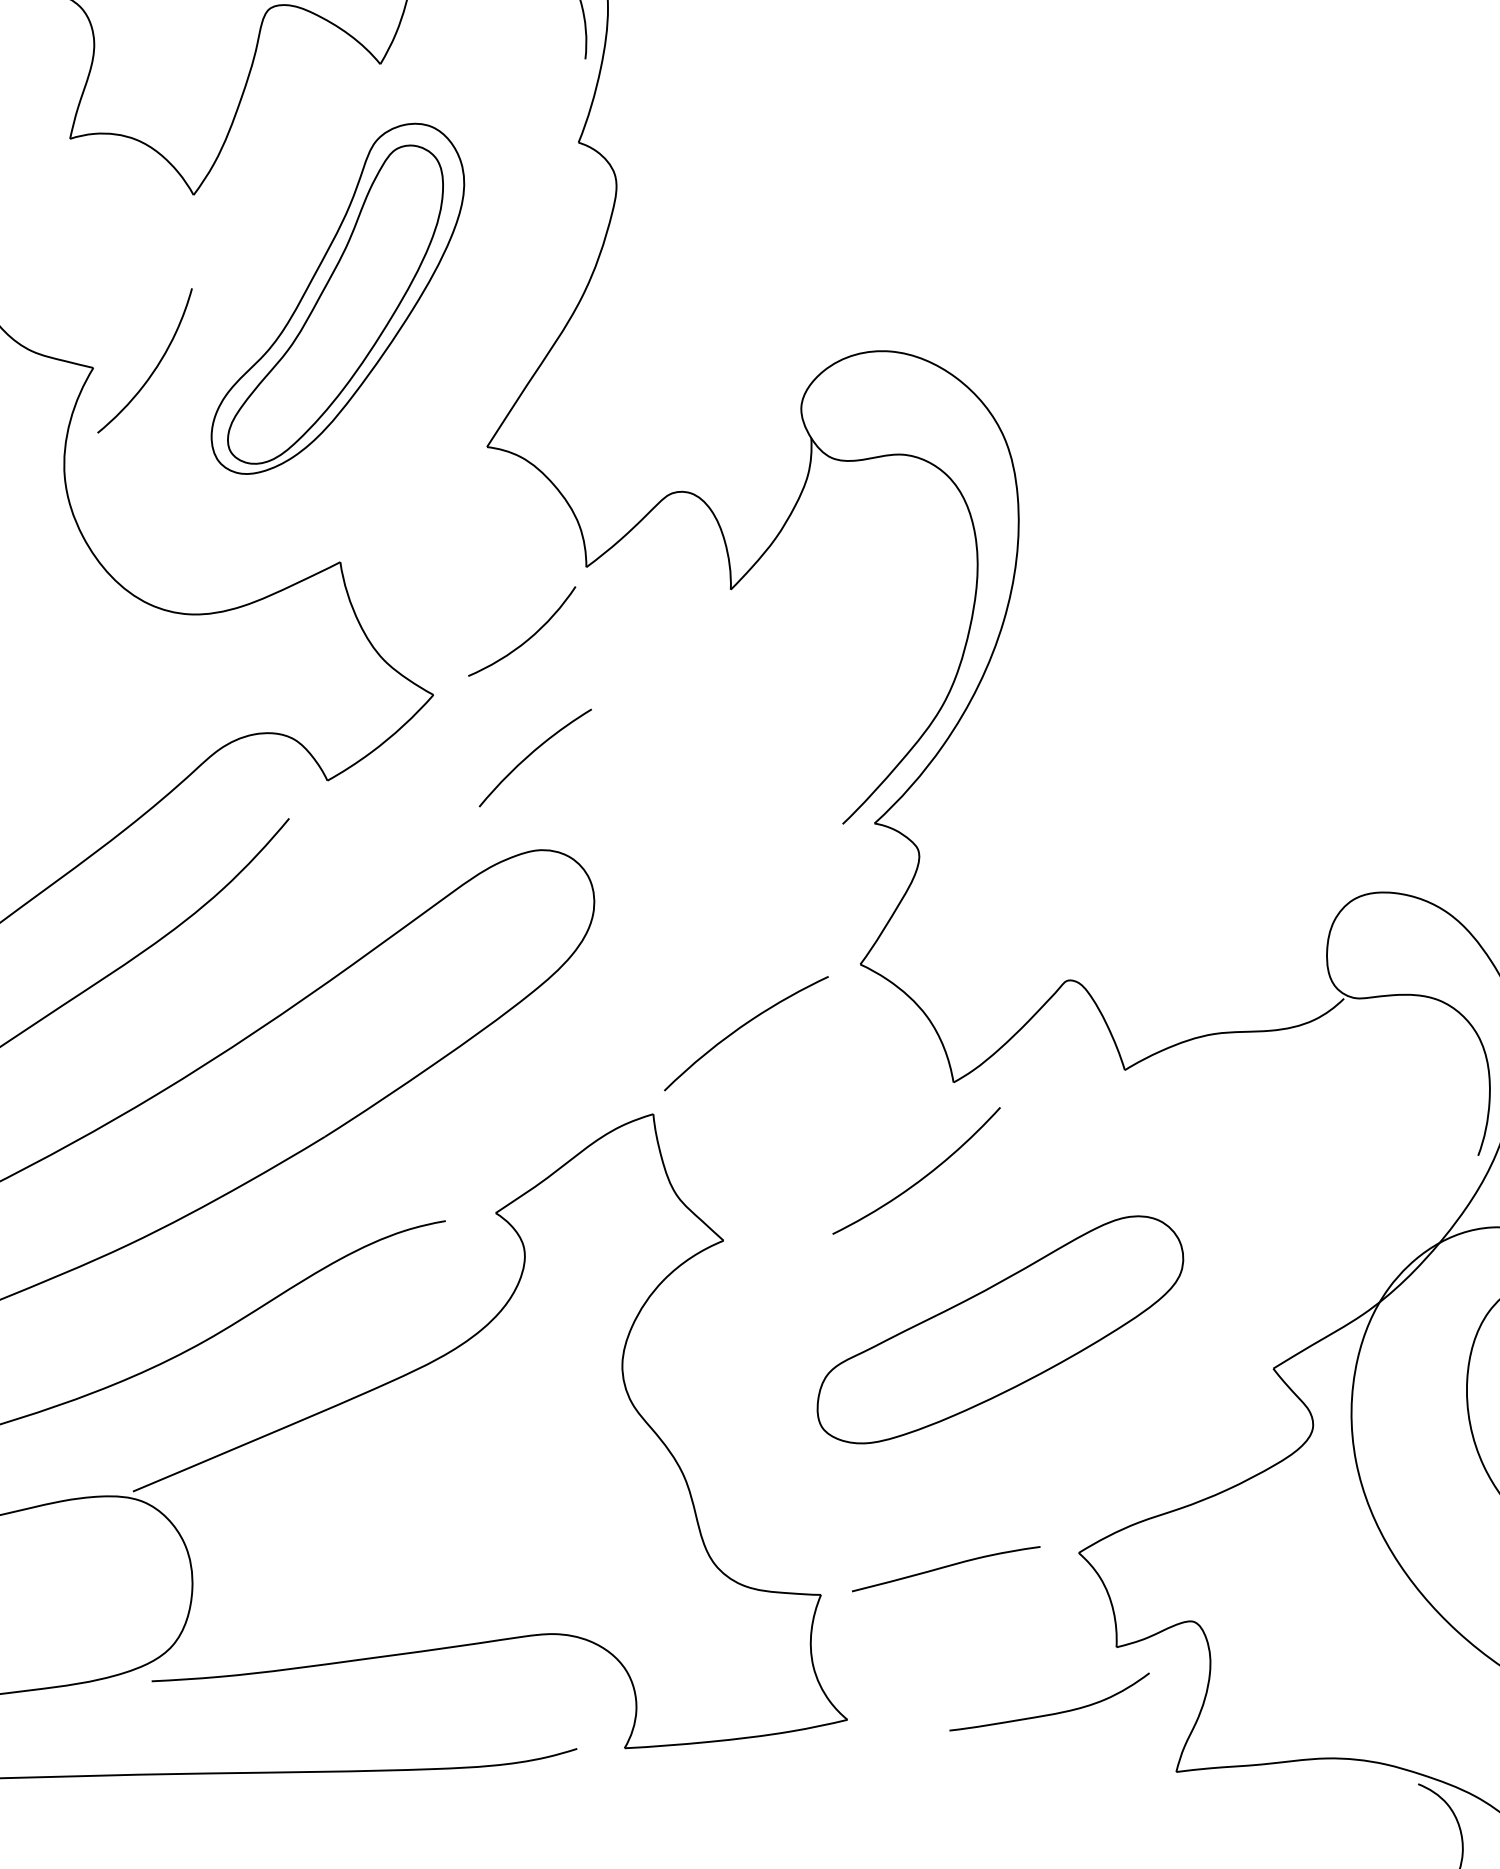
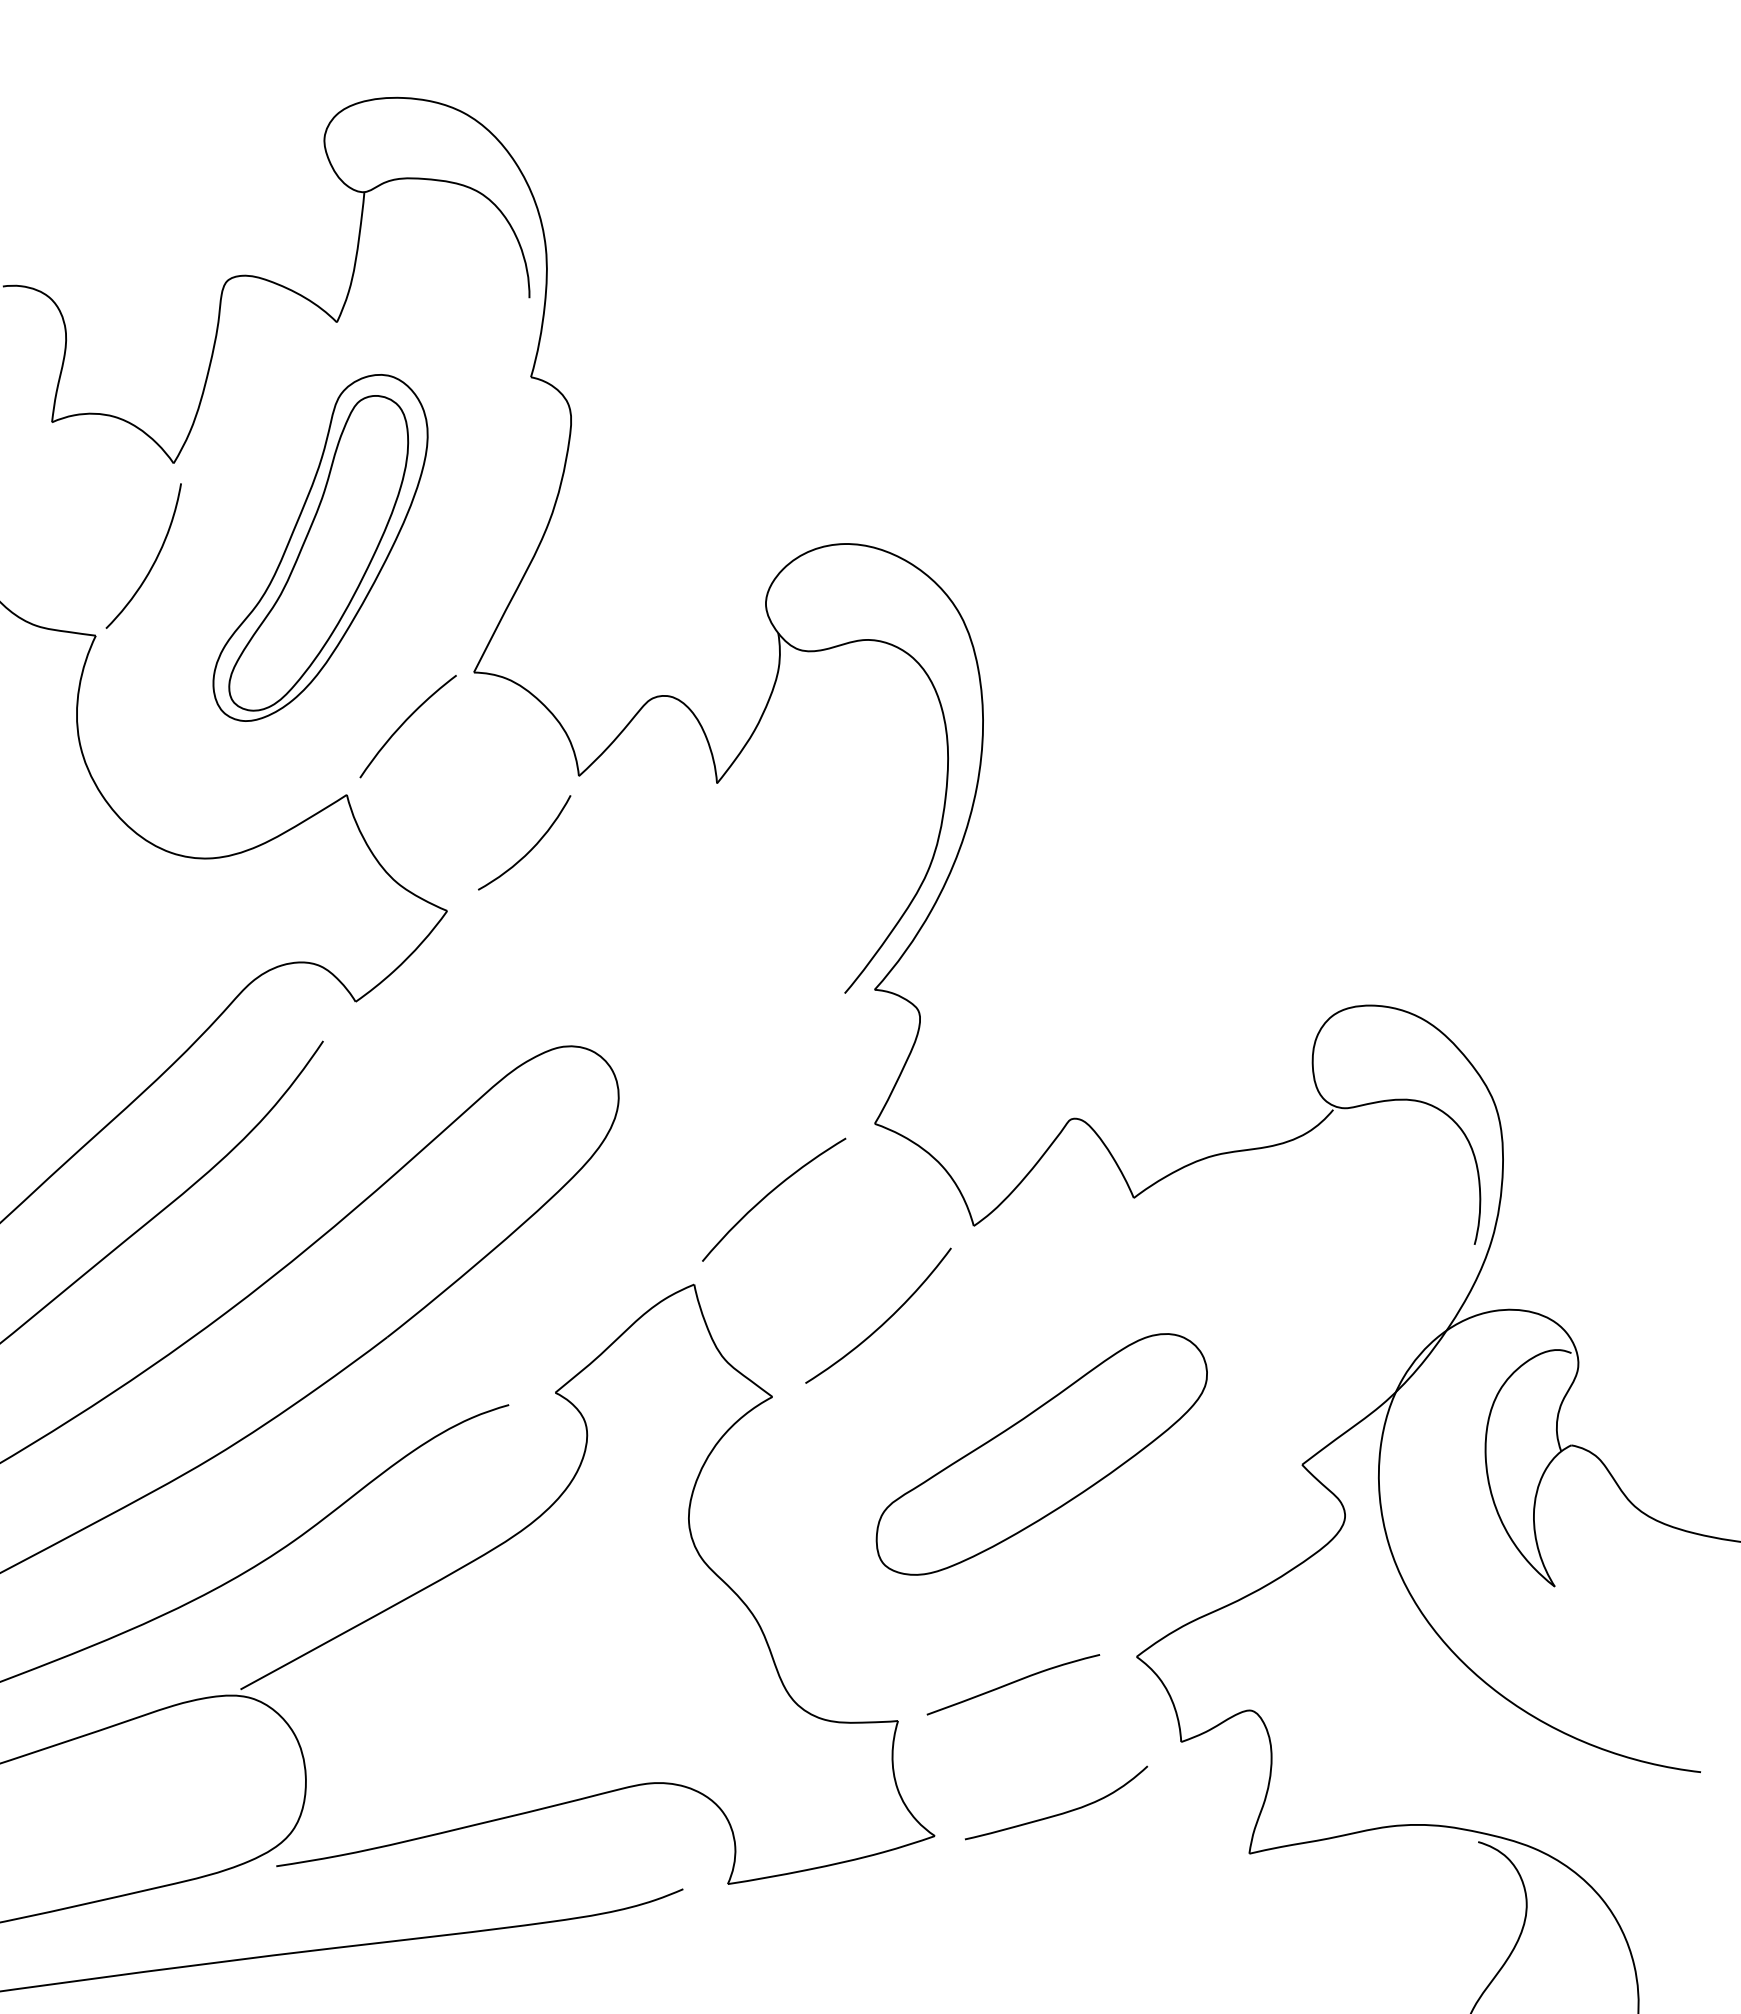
curve: (155, 366) -> (154, 560), moved
curve: (531, 754) -> (404, 723), moved
curve: (922, 1177) -> (884, 1321), moved
curve: (1050, 1713) -> (1058, 1813), moved

